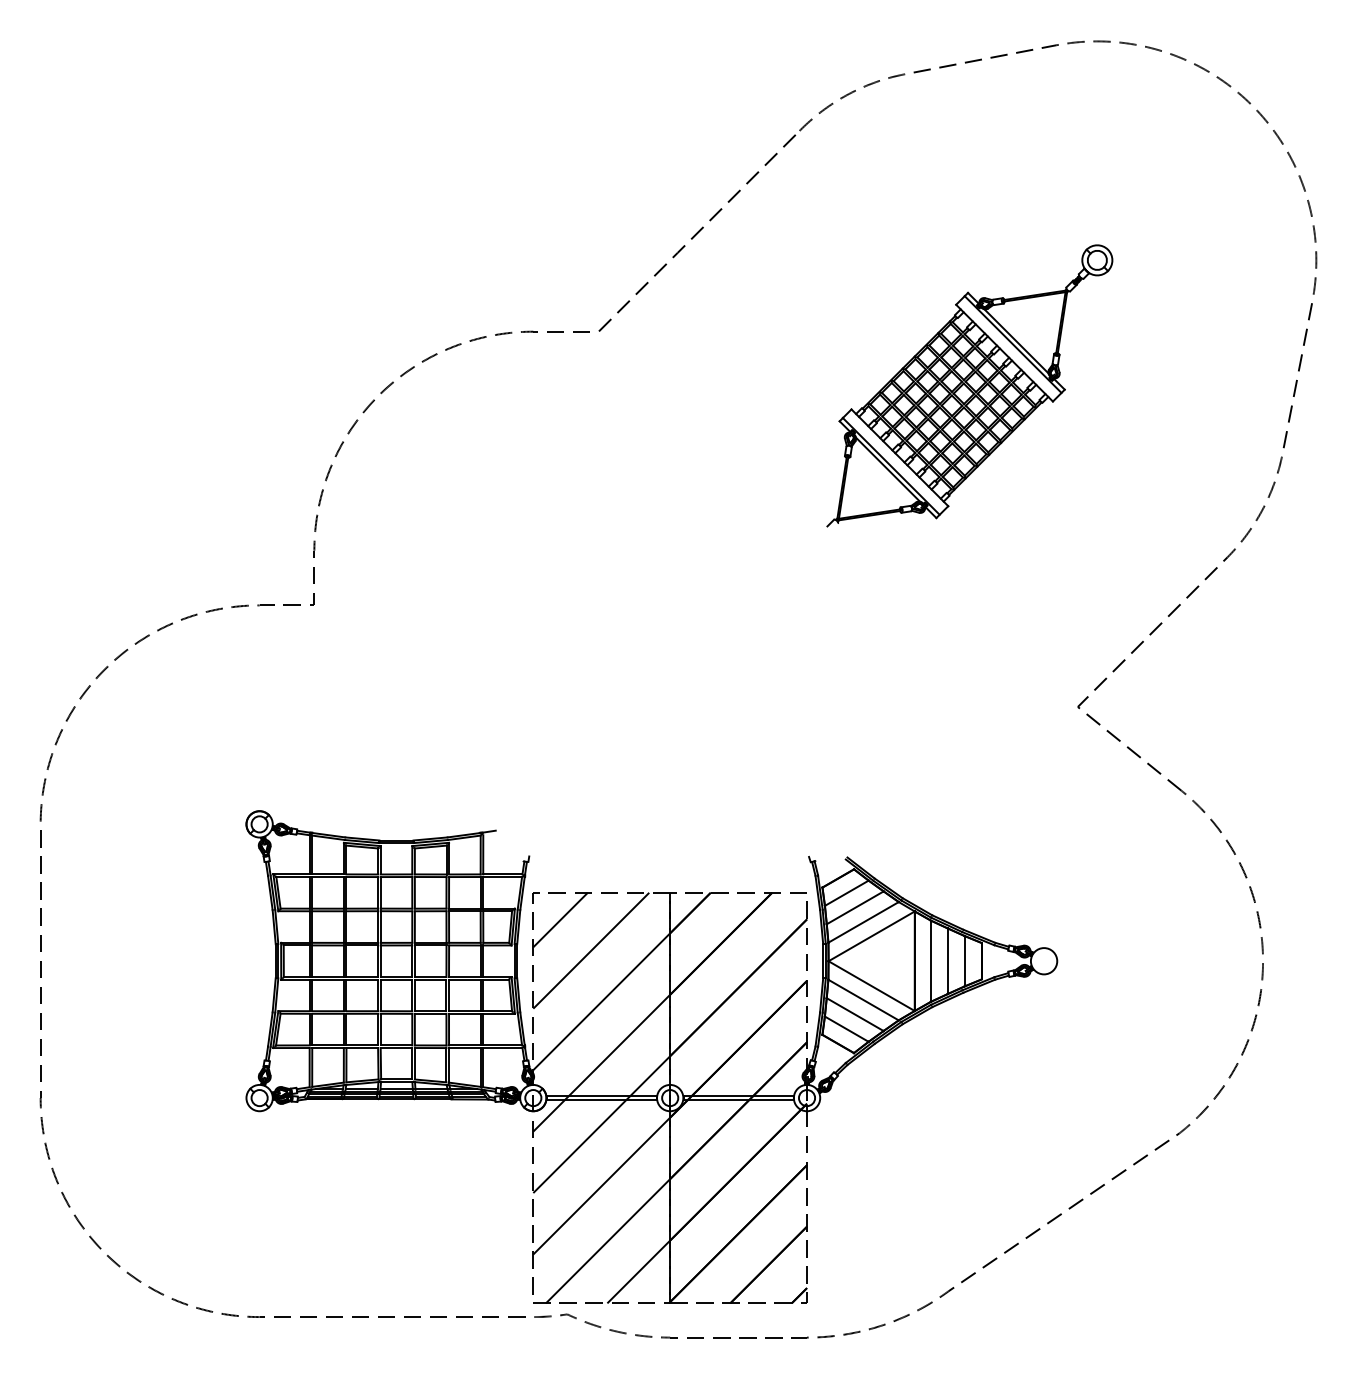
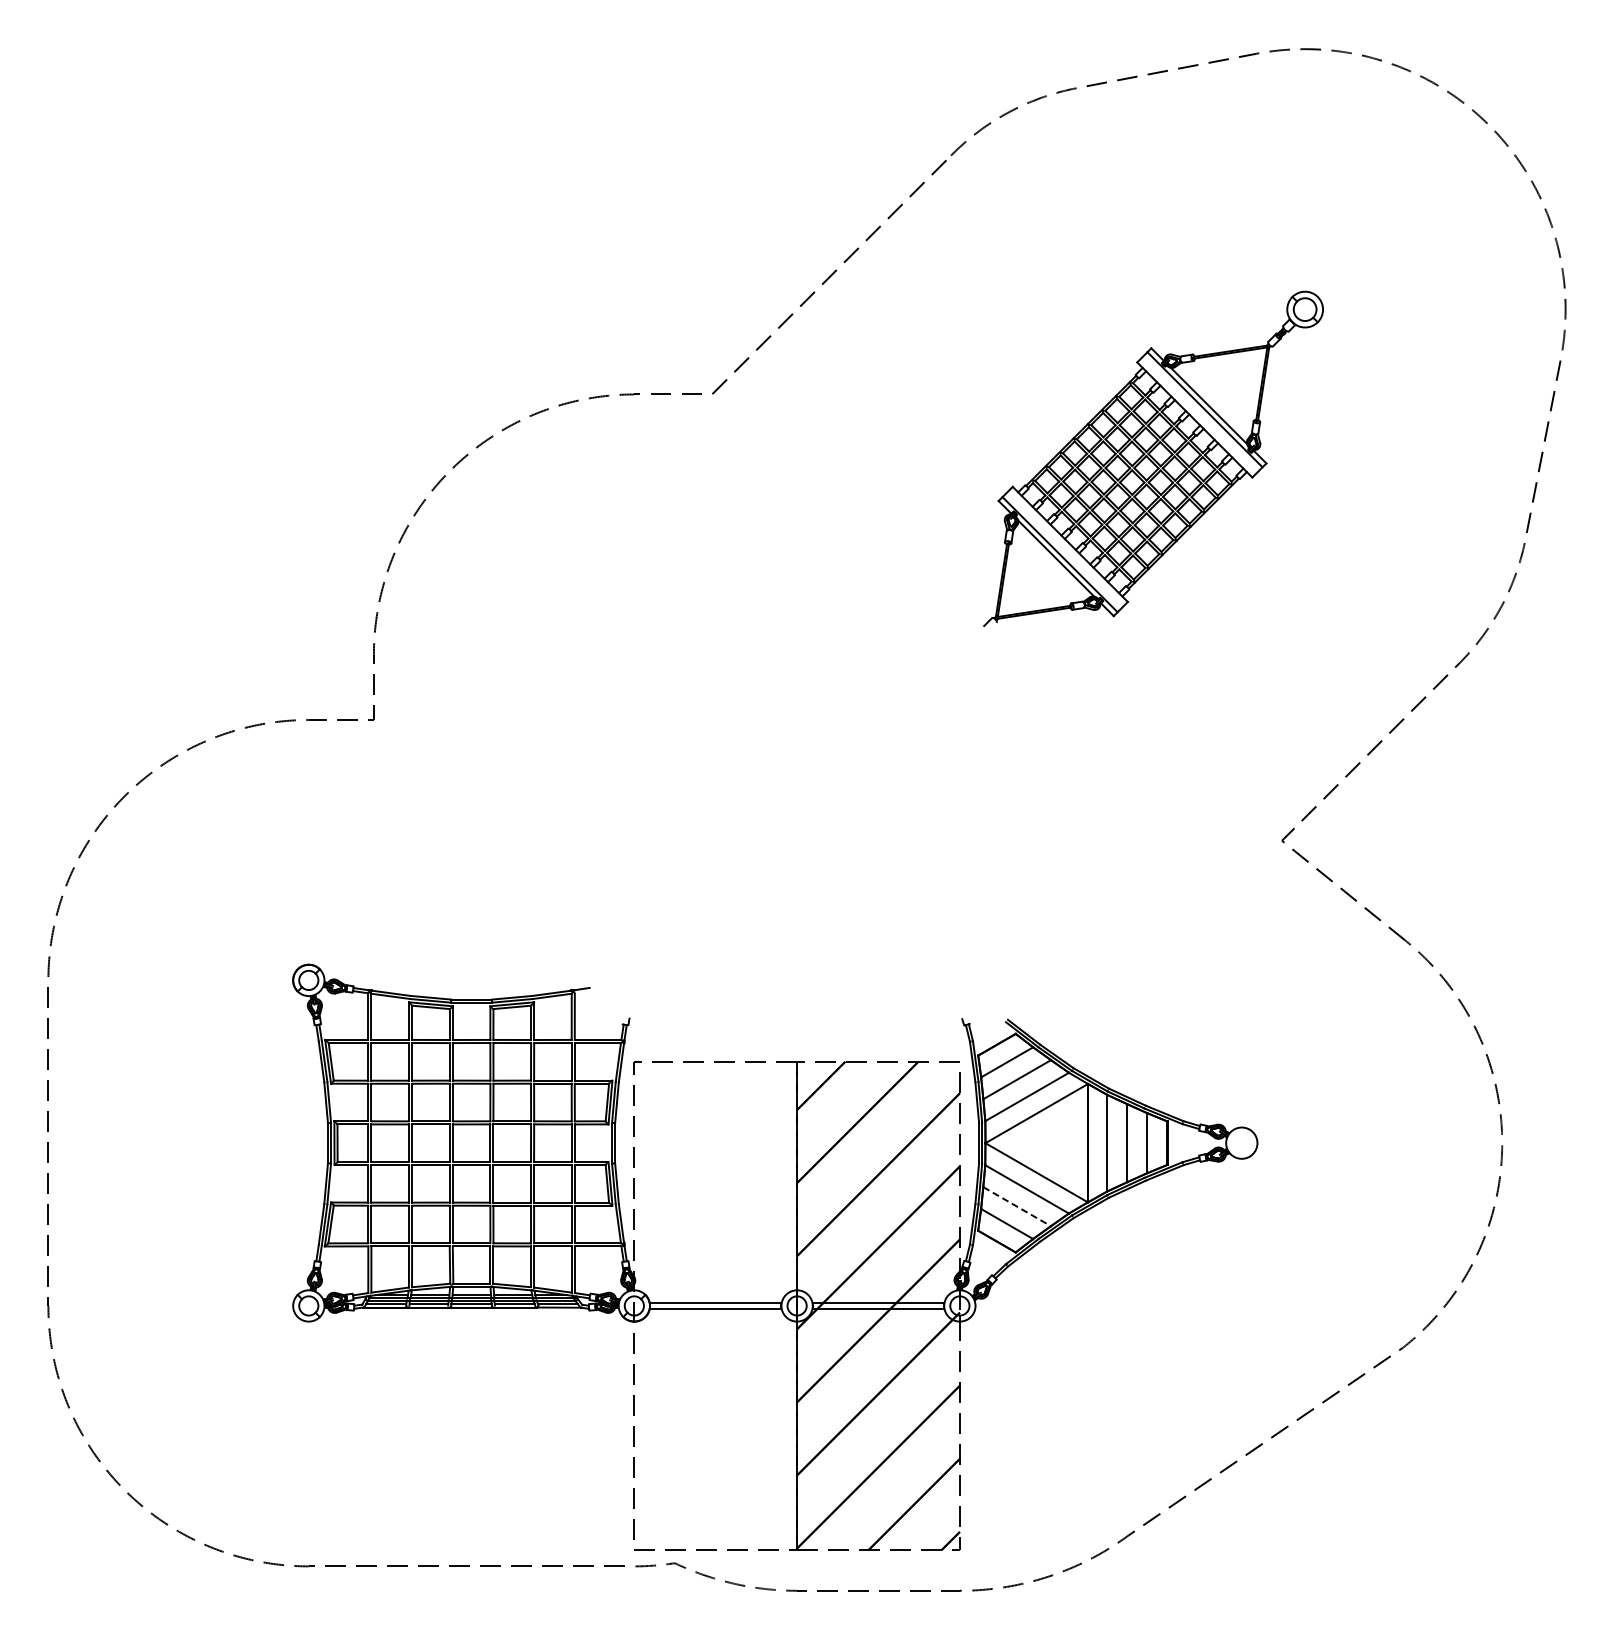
line: (855, 1014) -> (1017, 1206), solid -> dashed
hatch: (601, 1097) -> (715, 1305), removed

